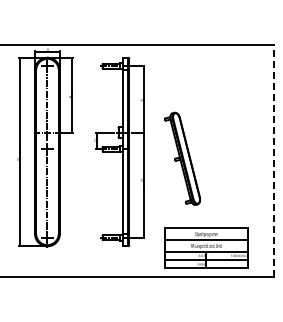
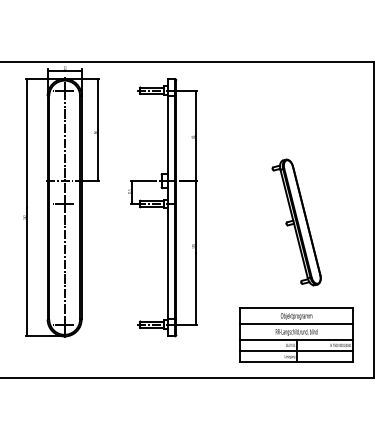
part: (182, 158) -> (296, 222), moved
line: (274, 161) -> (374, 220), dashed -> solid
part: (206, 247) -> (296, 333), moved

